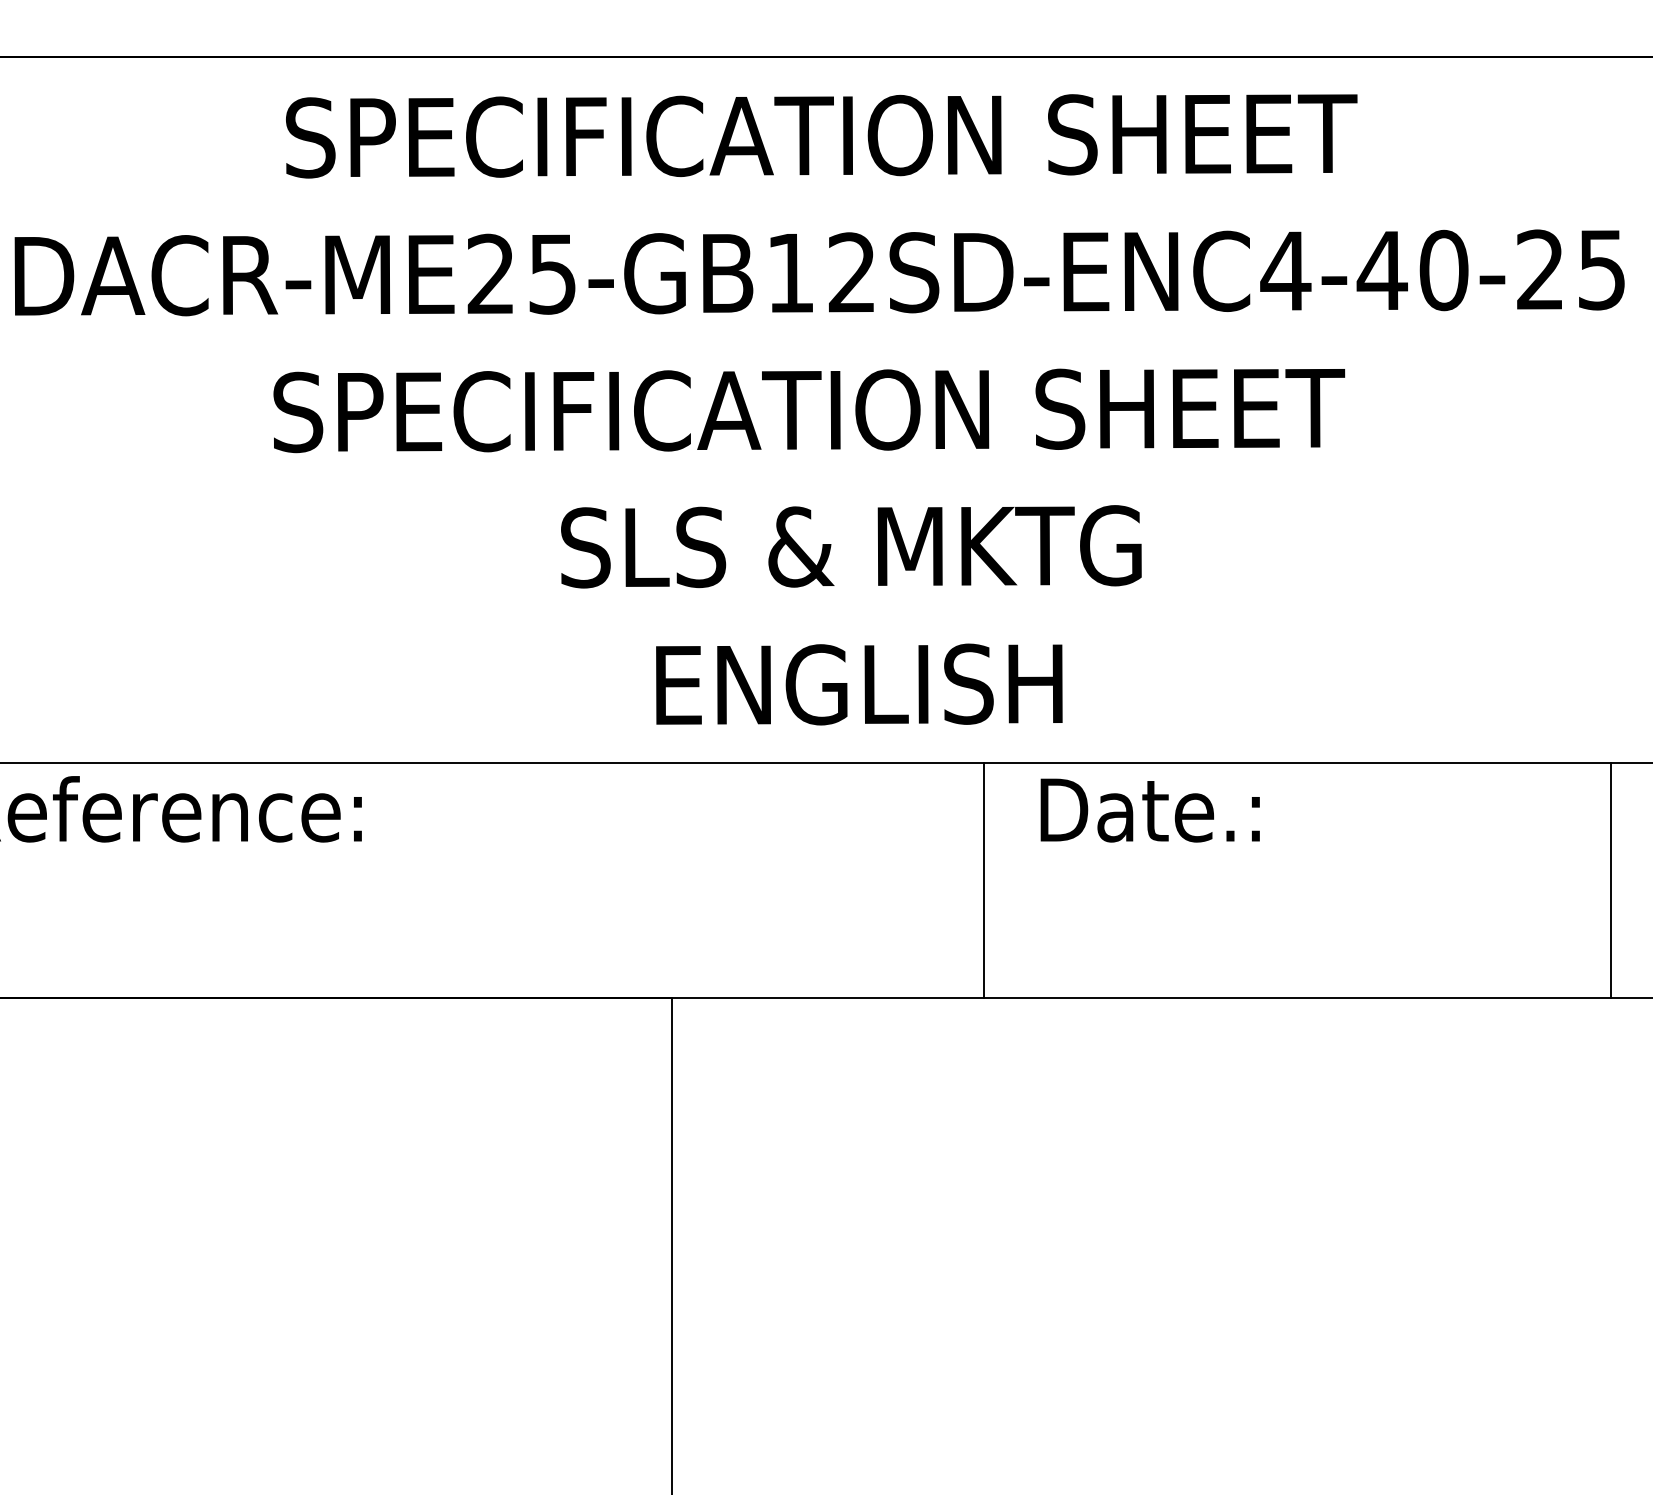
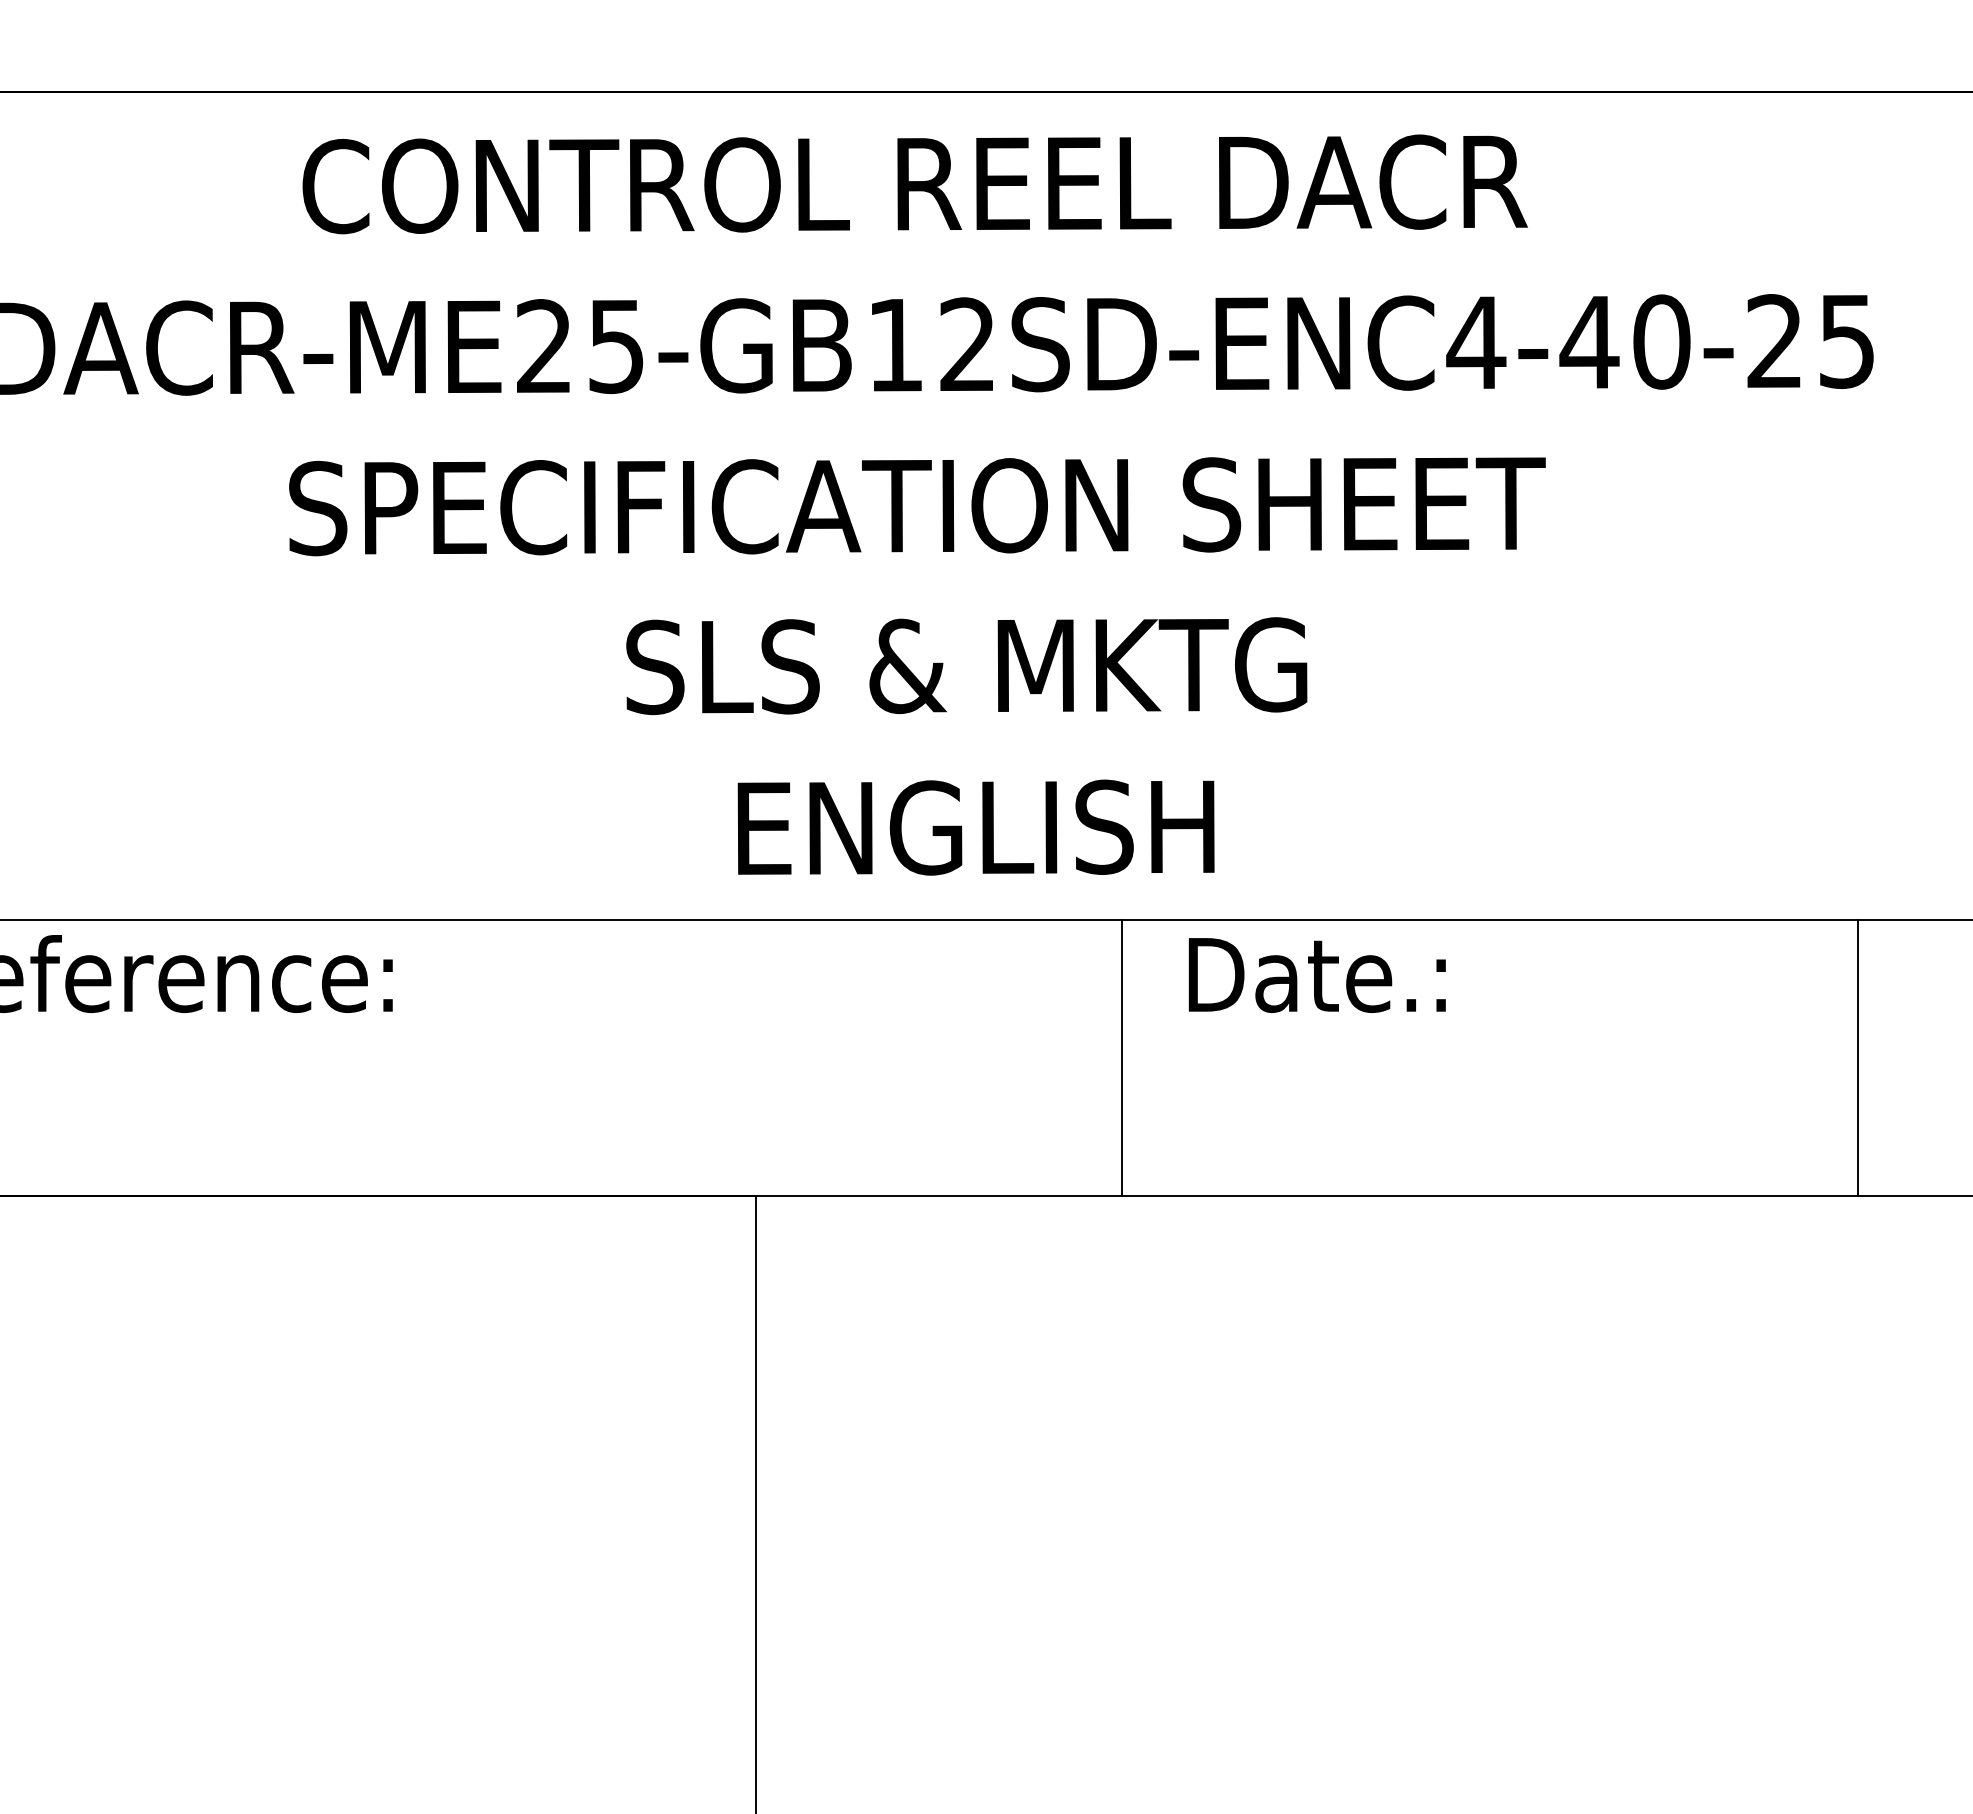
text: (821, 136) -> (931, 184), SPECIFICATION SHEET -> CONTROL REEL DACR

